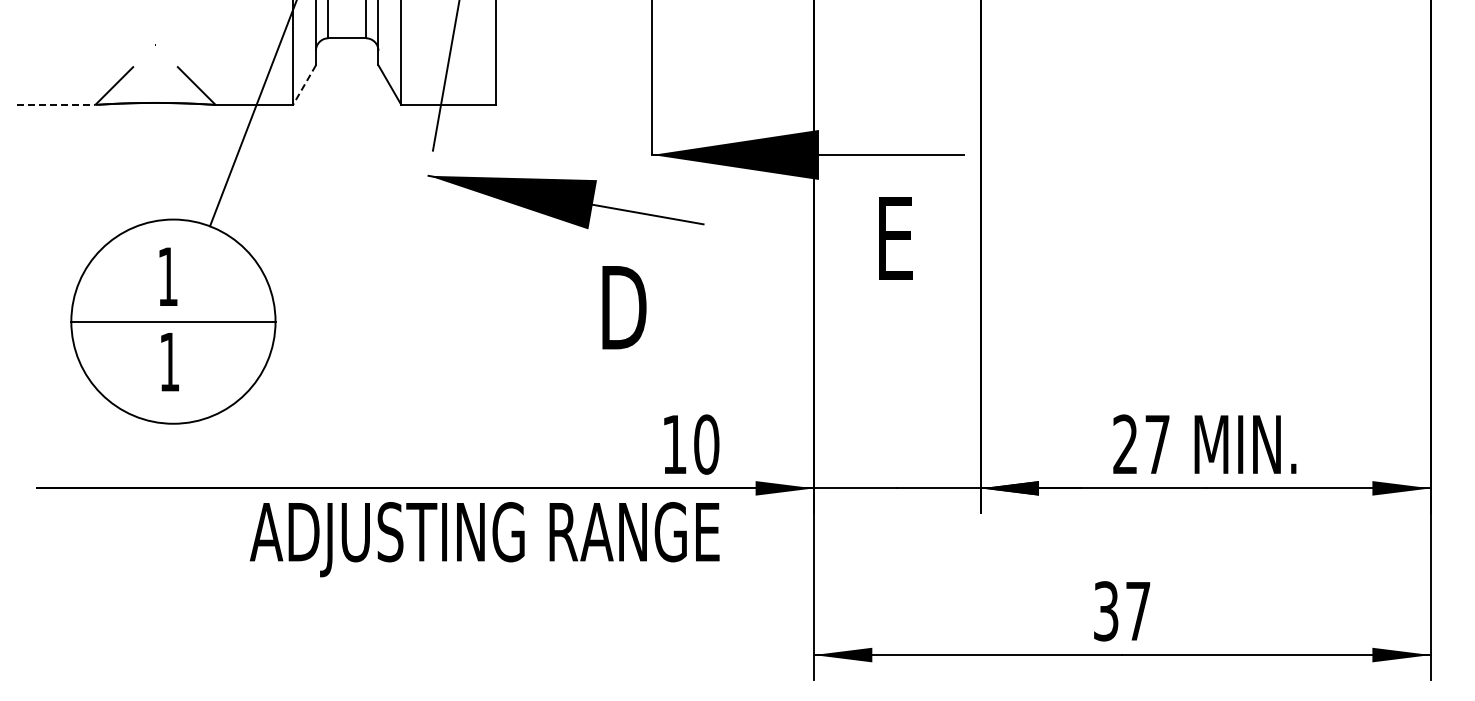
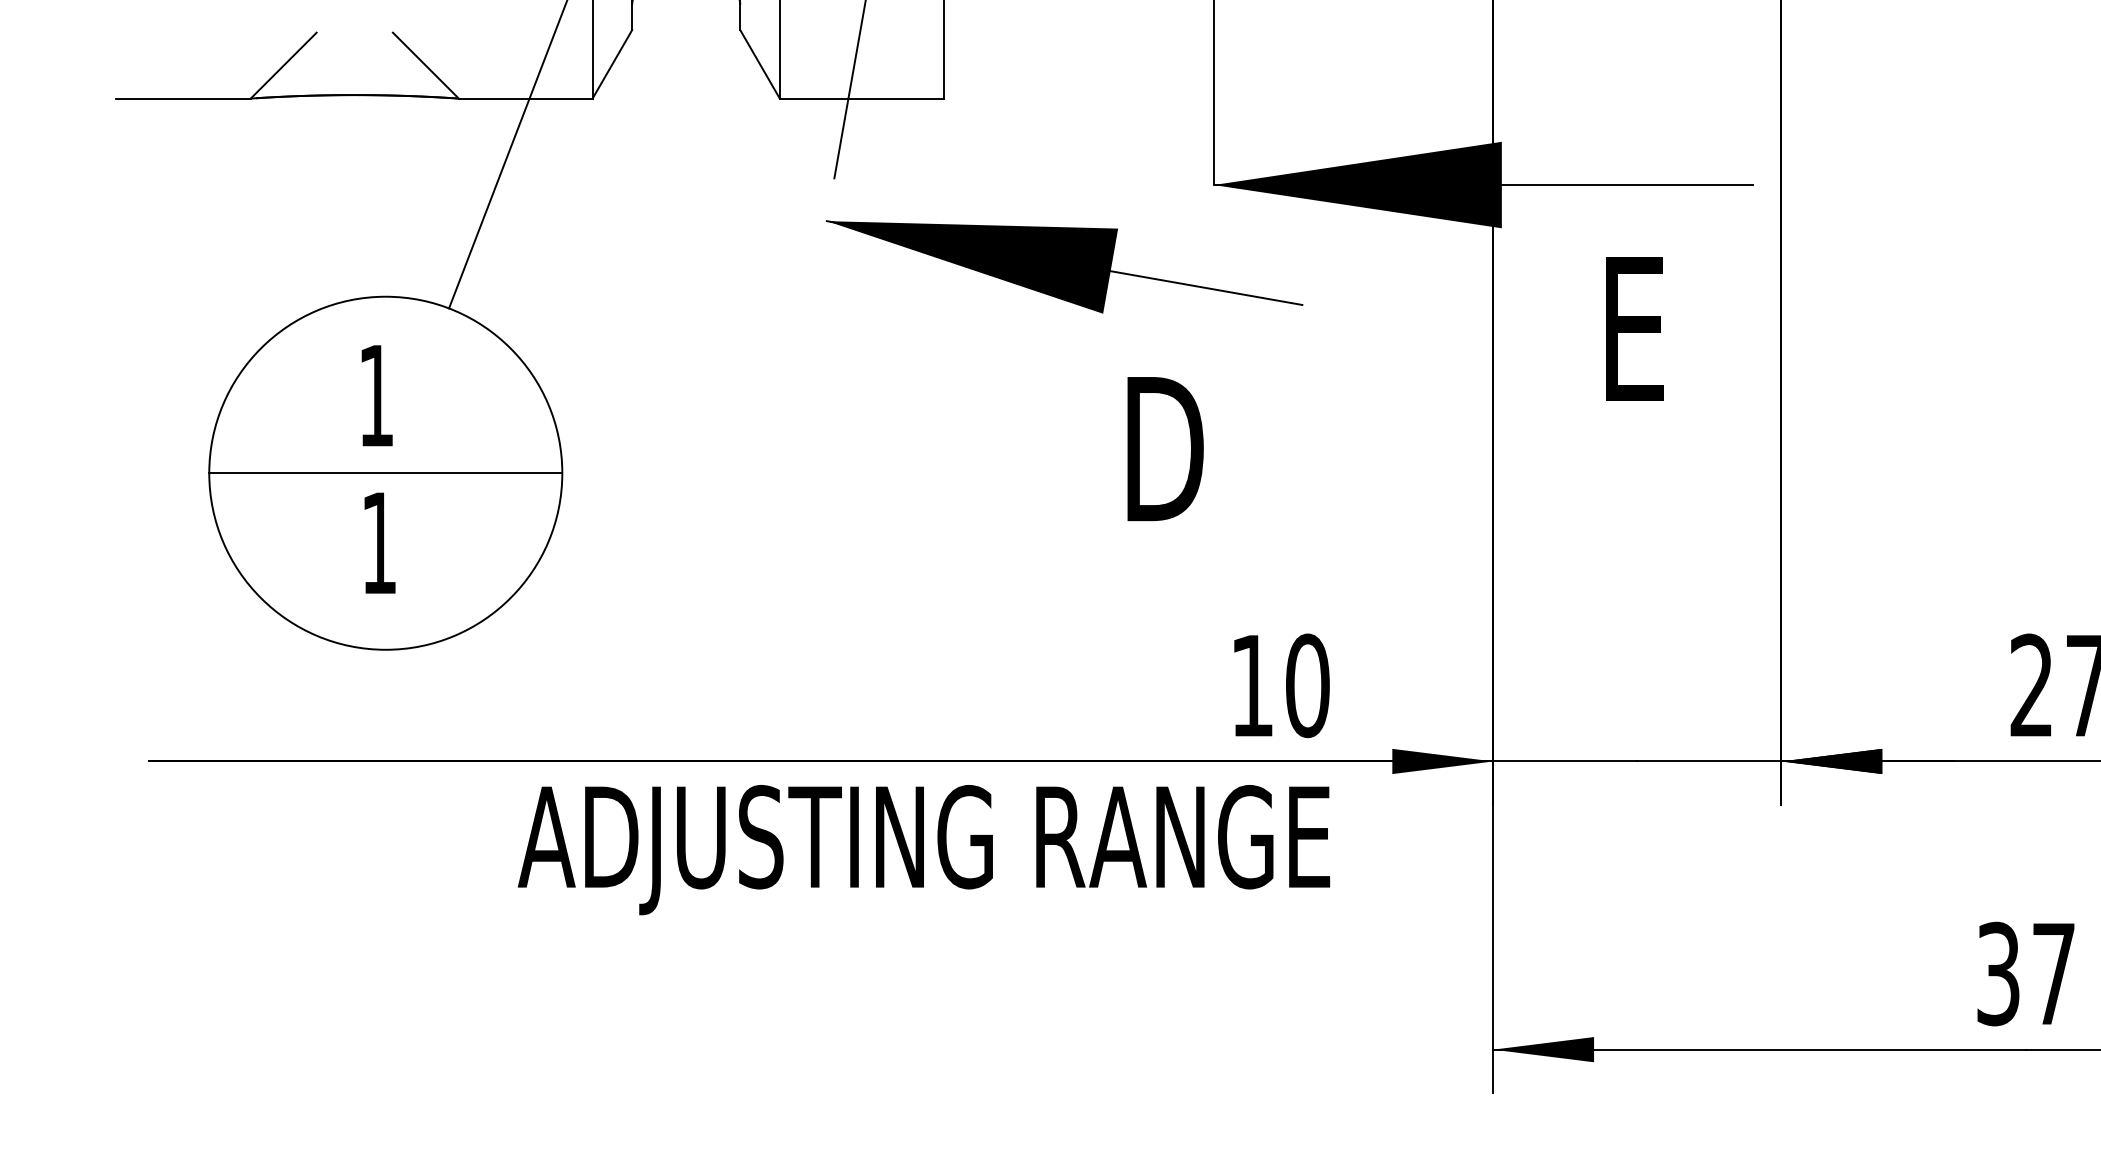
line: (304, 85) -> (612, 64), dashed -> solid
line: (56, 104) -> (183, 97), dashed -> solid

